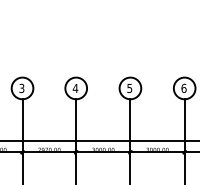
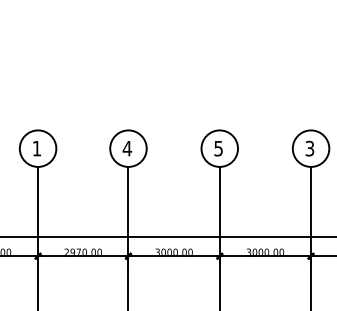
text: (183, 87) -> (309, 147), 6 -> 3
text: (21, 88) -> (36, 148), 3 -> 1

